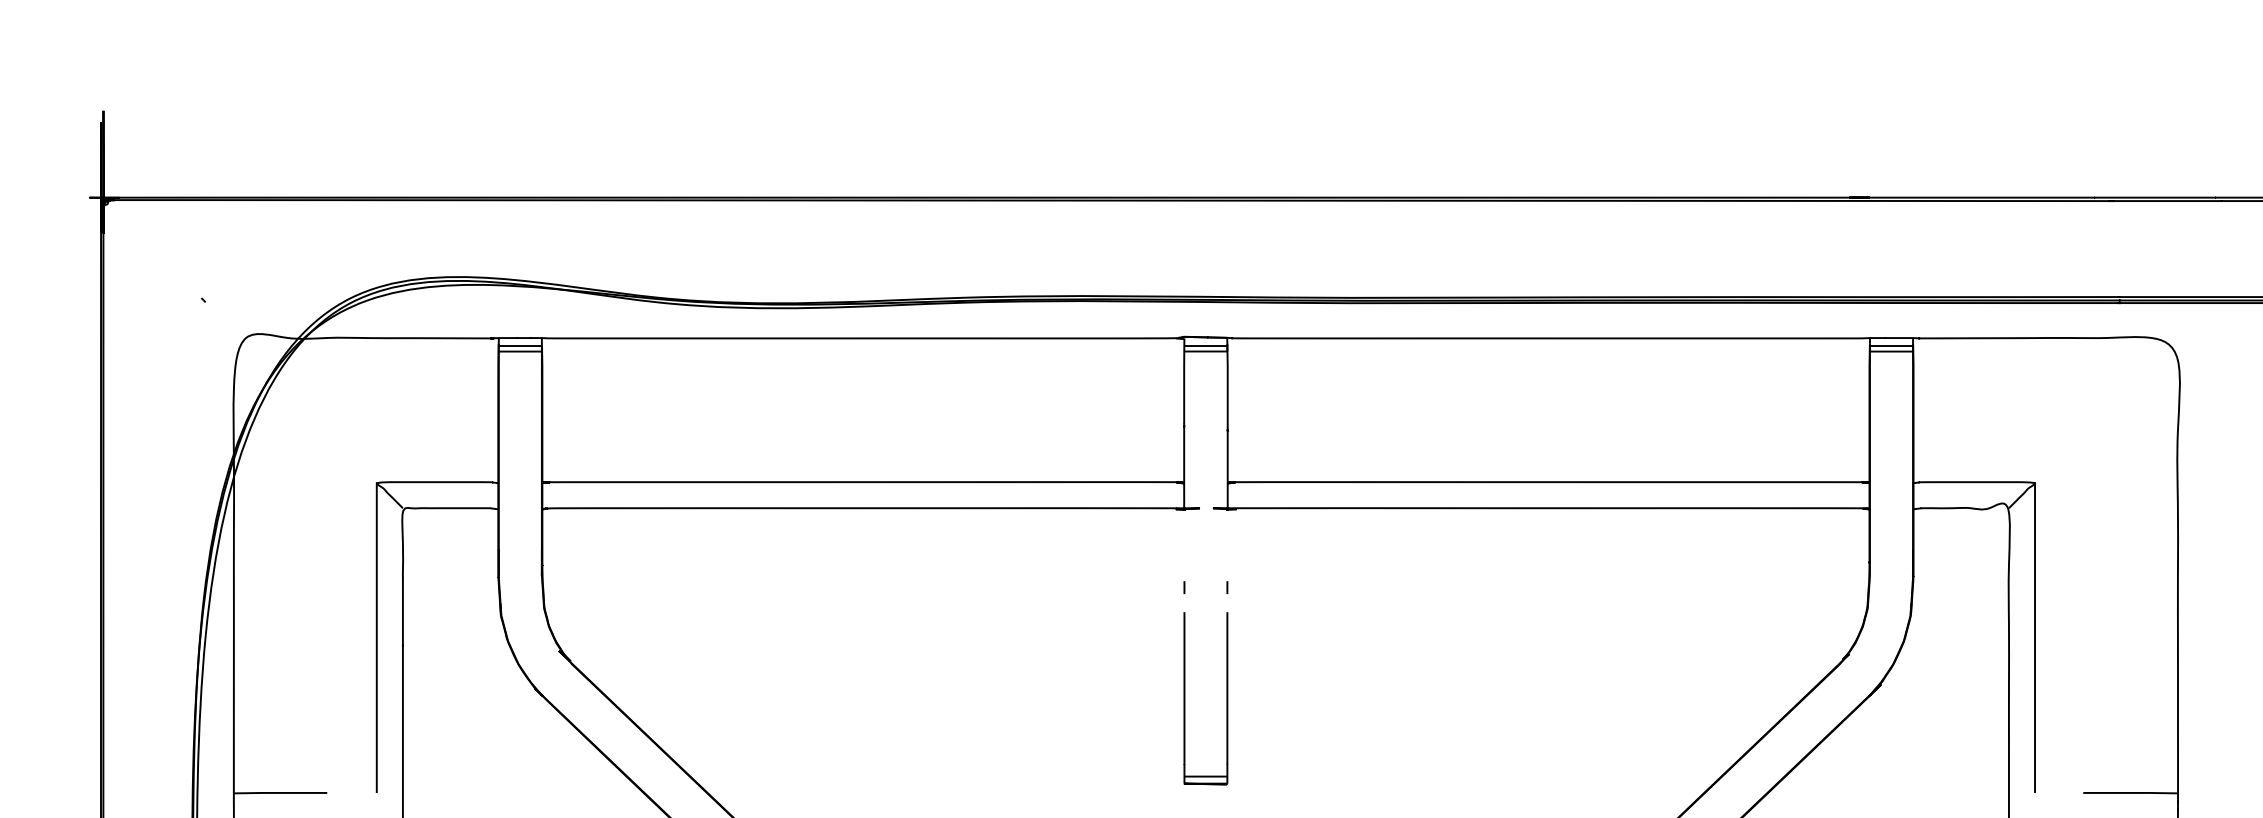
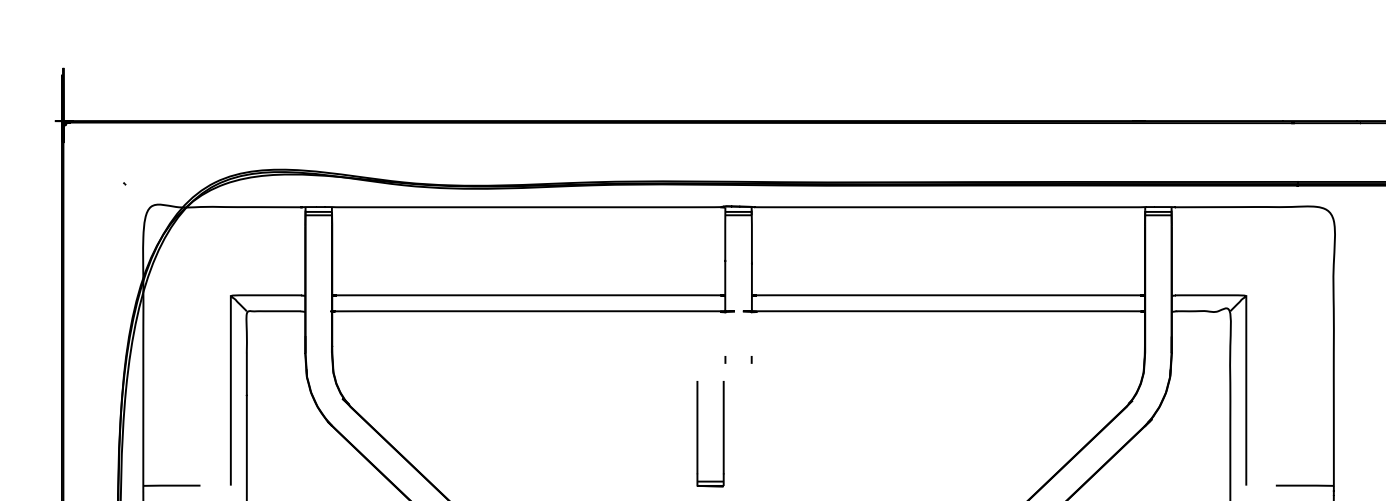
part: (1186, 699) -> (698, 434), moved

